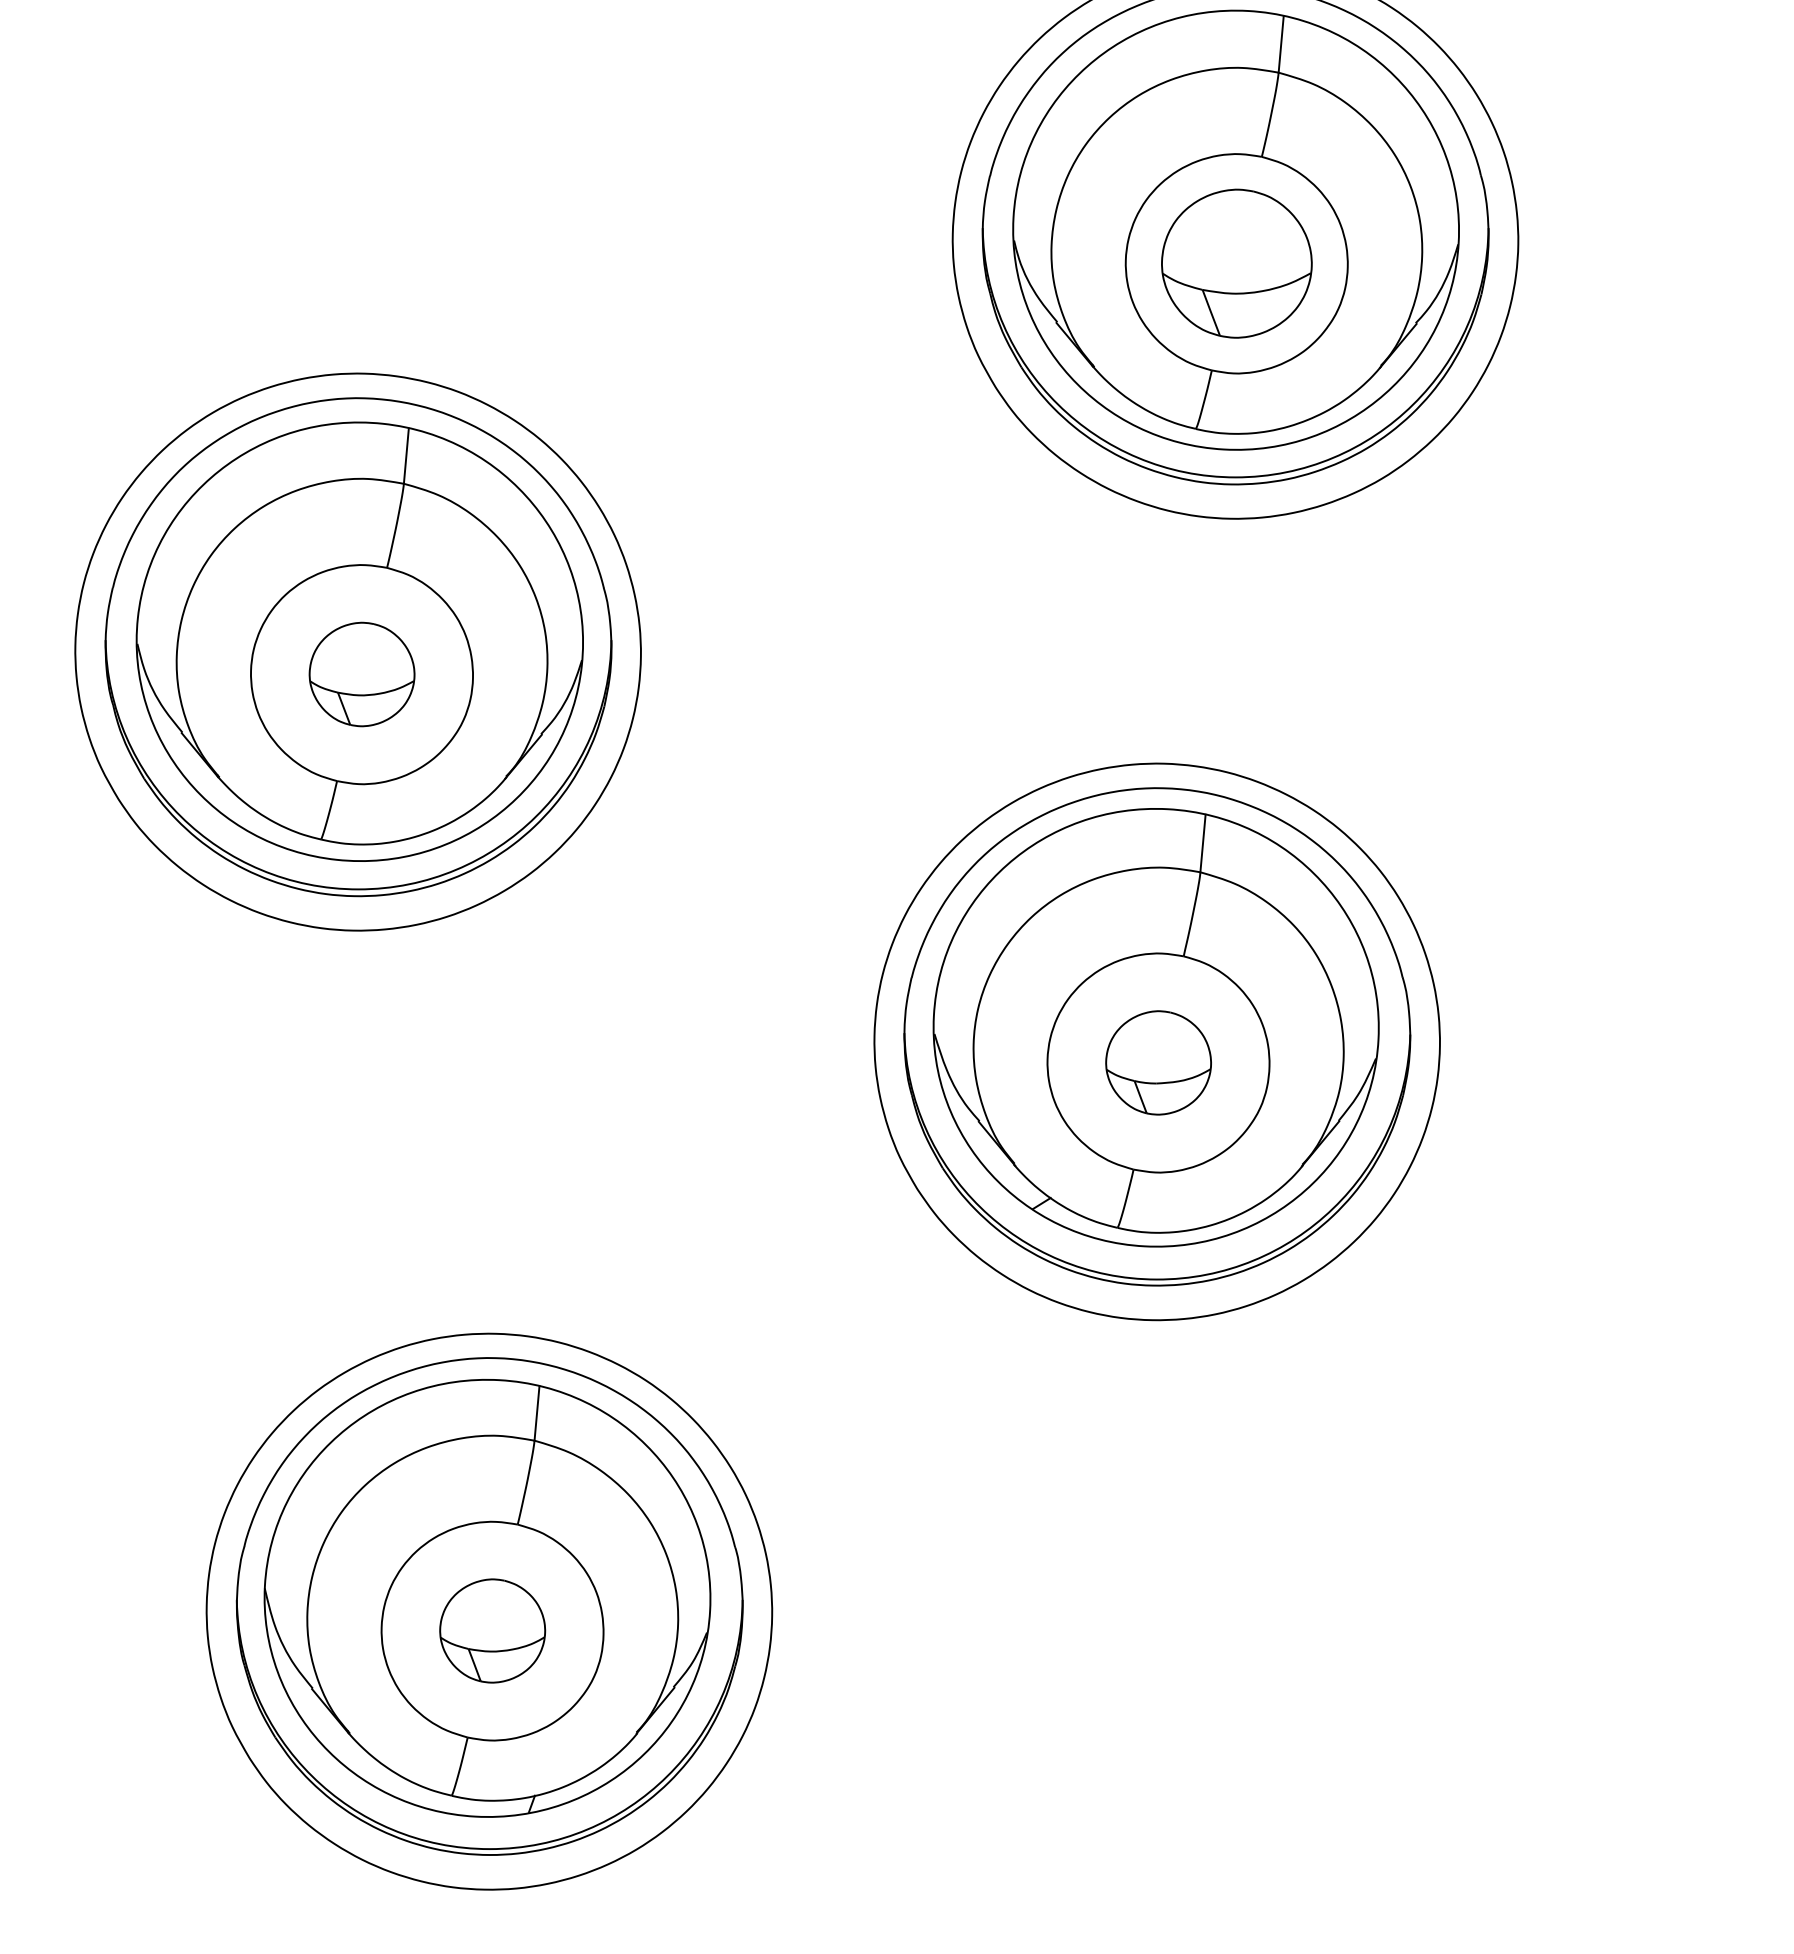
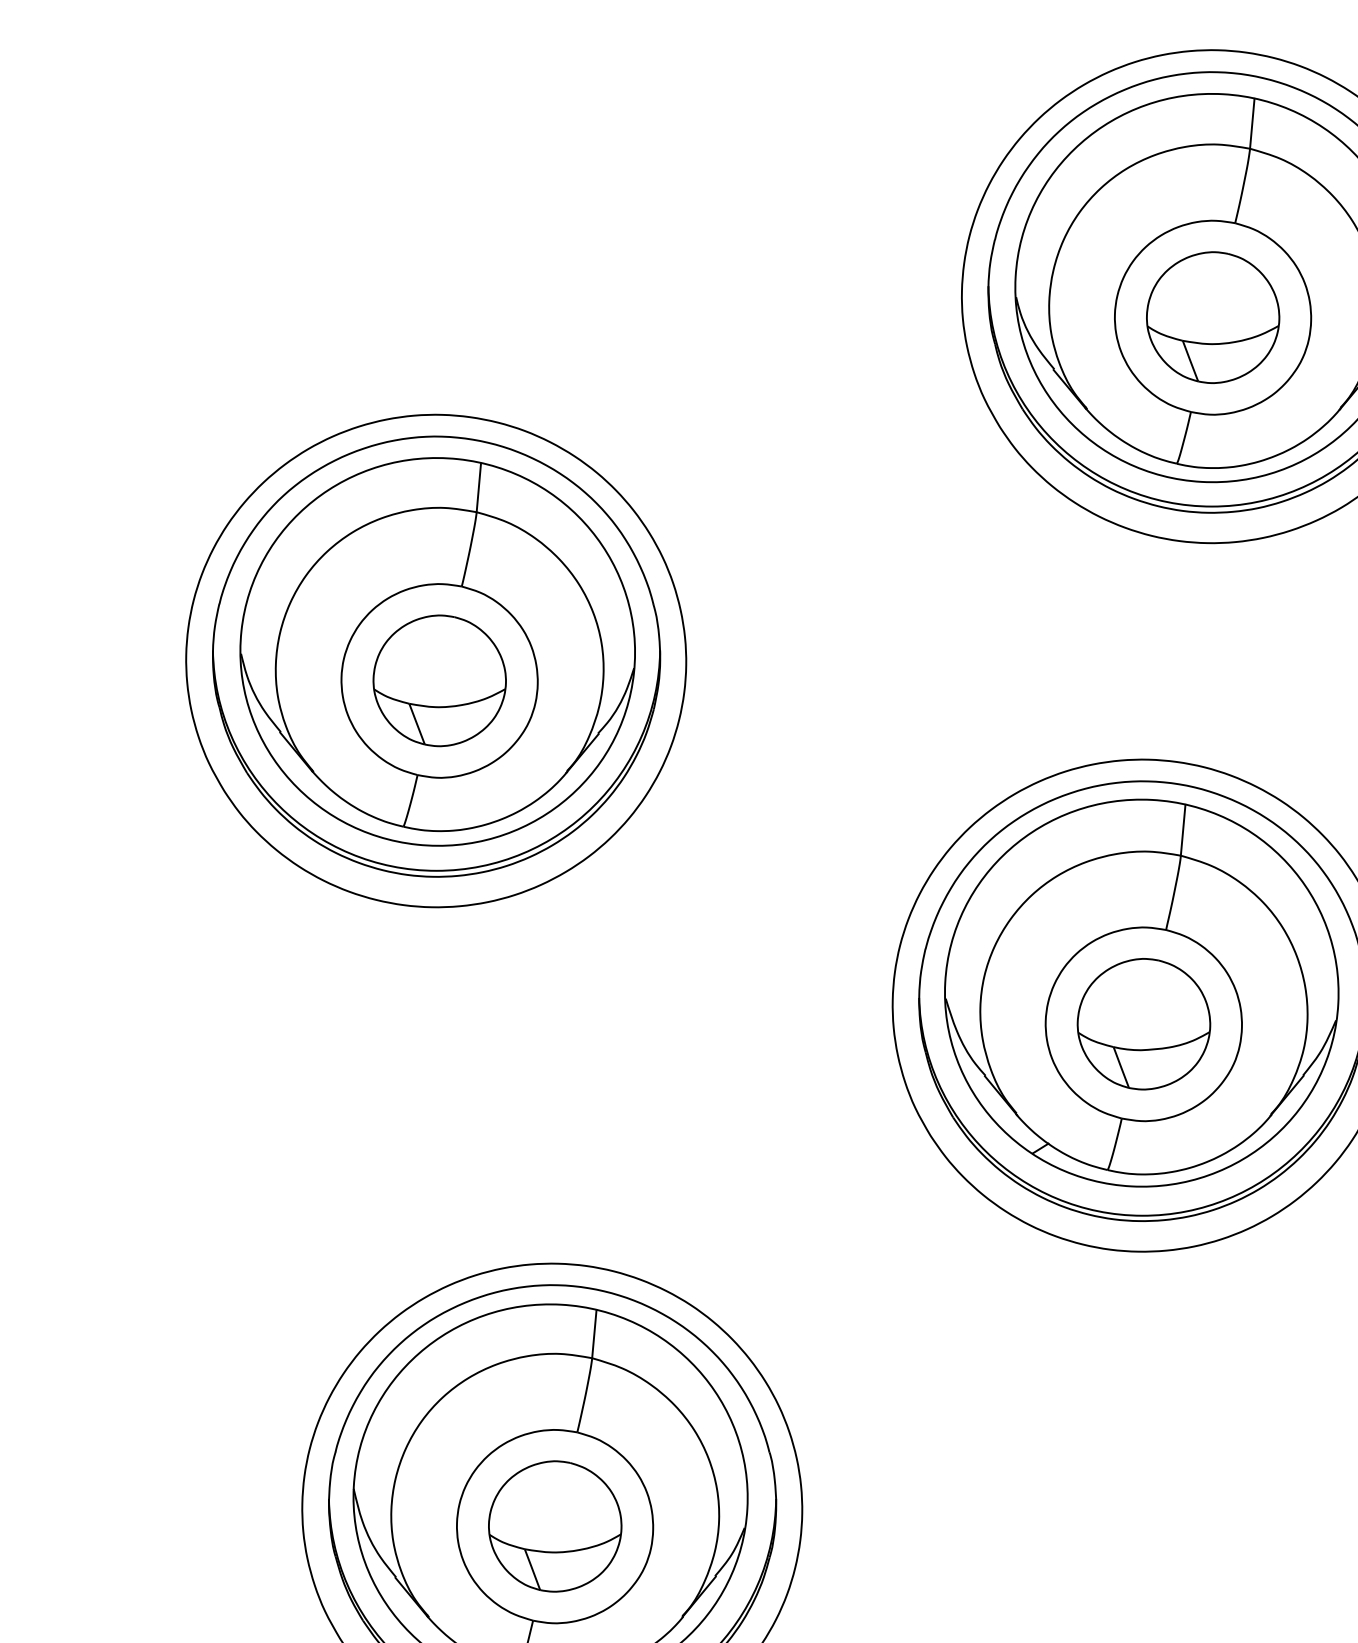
part: (361, 674) -> (439, 680), size x1.43
part: (1158, 1062) -> (1143, 1023), size x1.43
part: (492, 1630) -> (555, 1526), size x1.43

